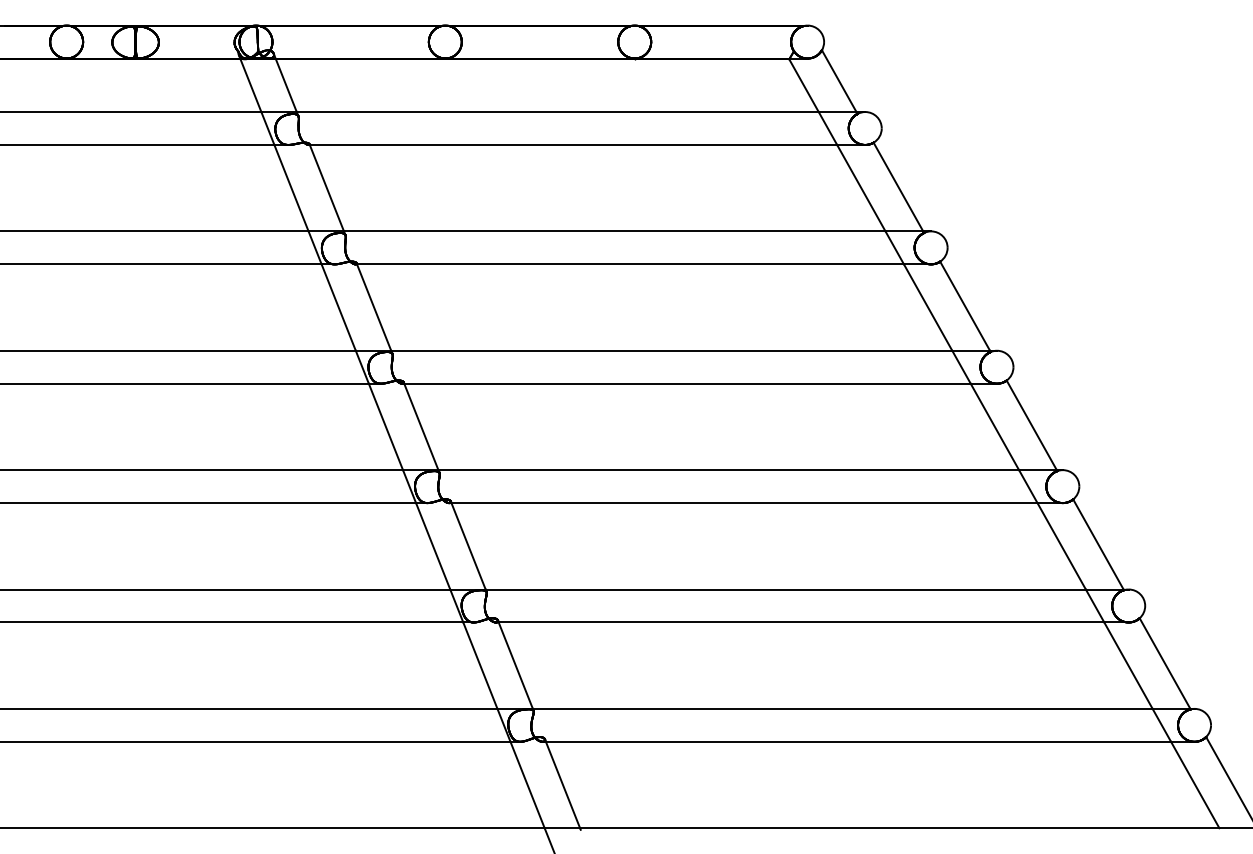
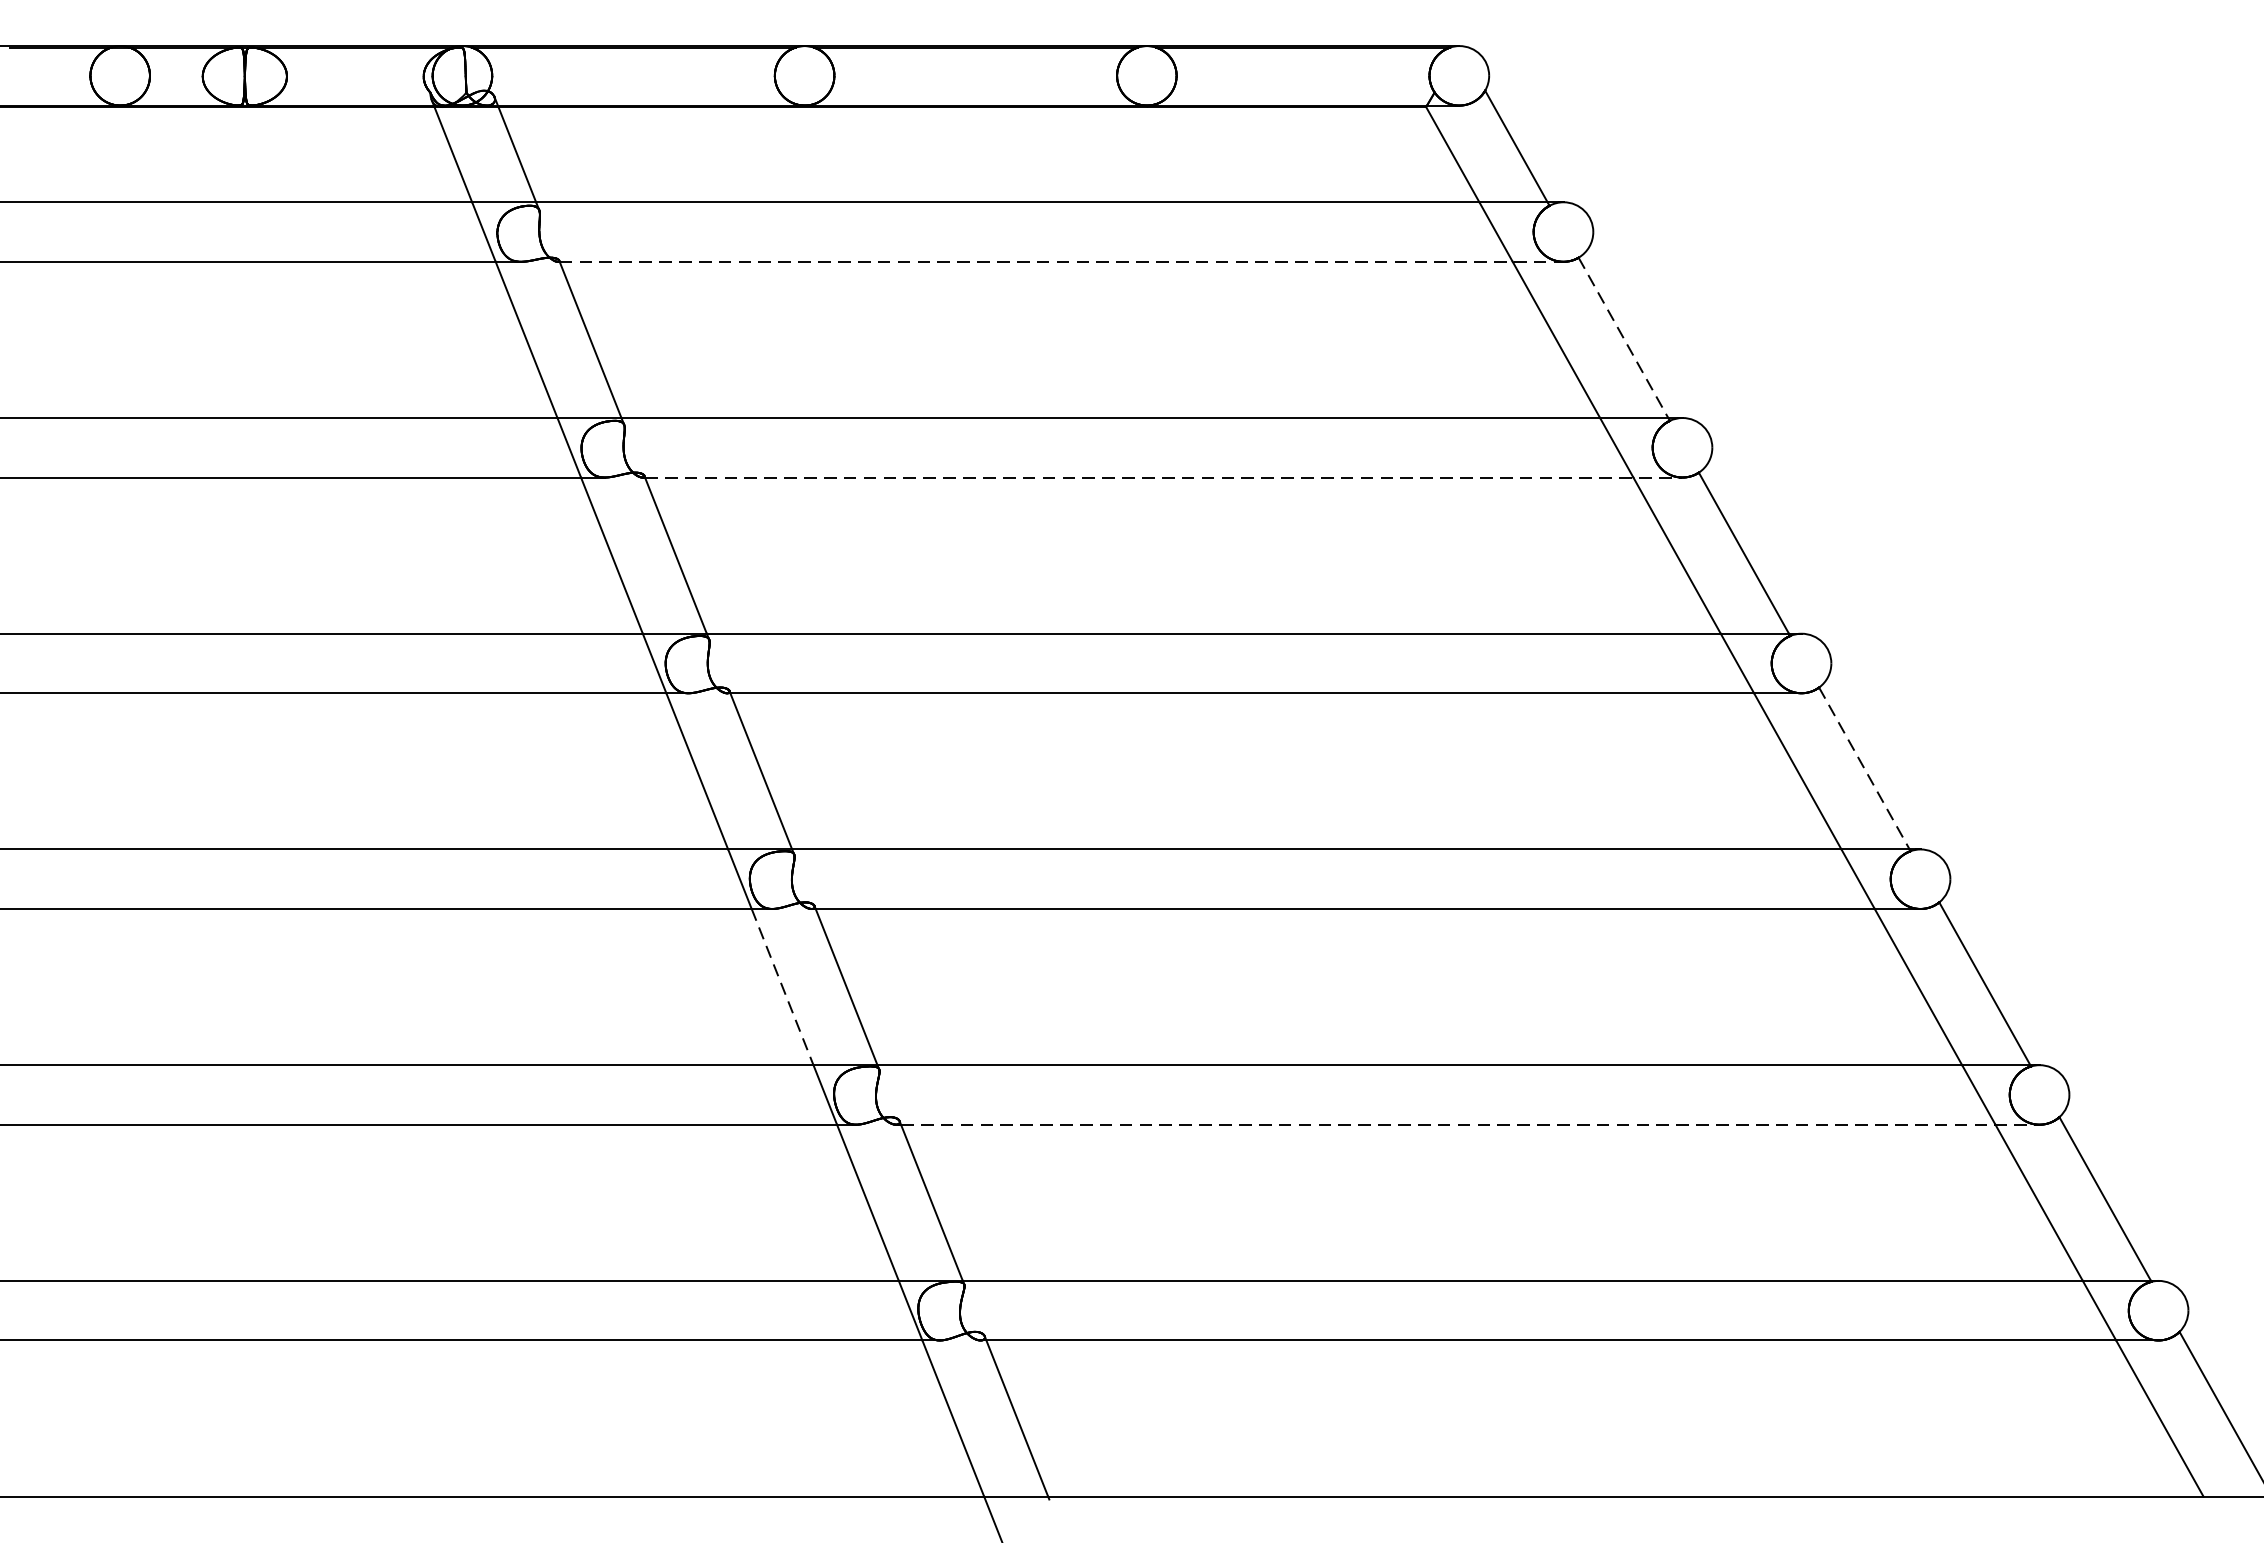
line: (587, 144) -> (1061, 260), solid -> dashed
line: (898, 187) -> (1623, 338), solid -> dashed
line: (644, 264) -> (1164, 477), solid -> dashed
line: (1032, 425) -> (1865, 768), solid -> dashed
line: (433, 546) -> (783, 987), solid -> dashed
line: (813, 622) -> (1469, 1124), solid -> dashed

